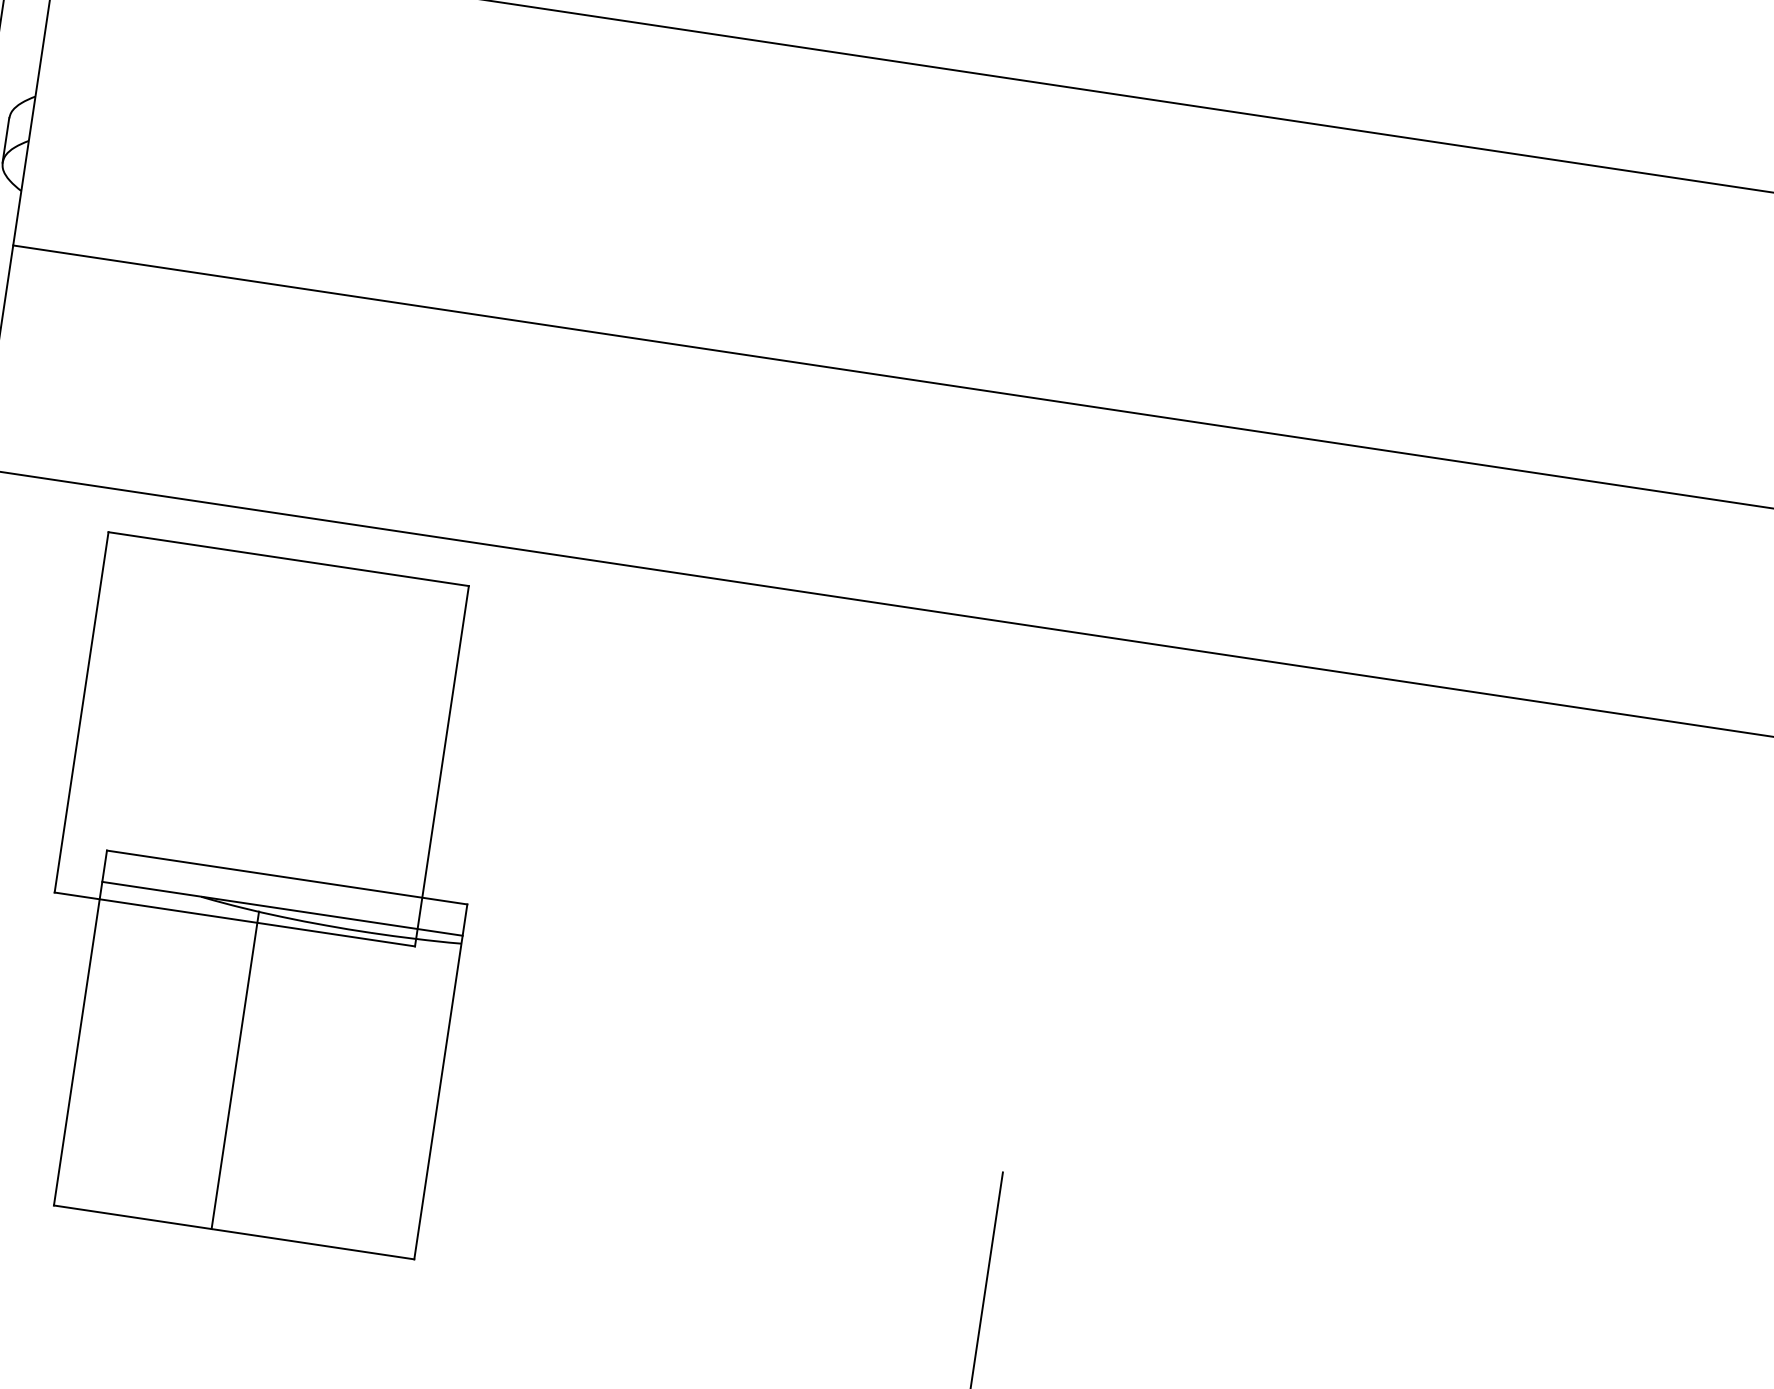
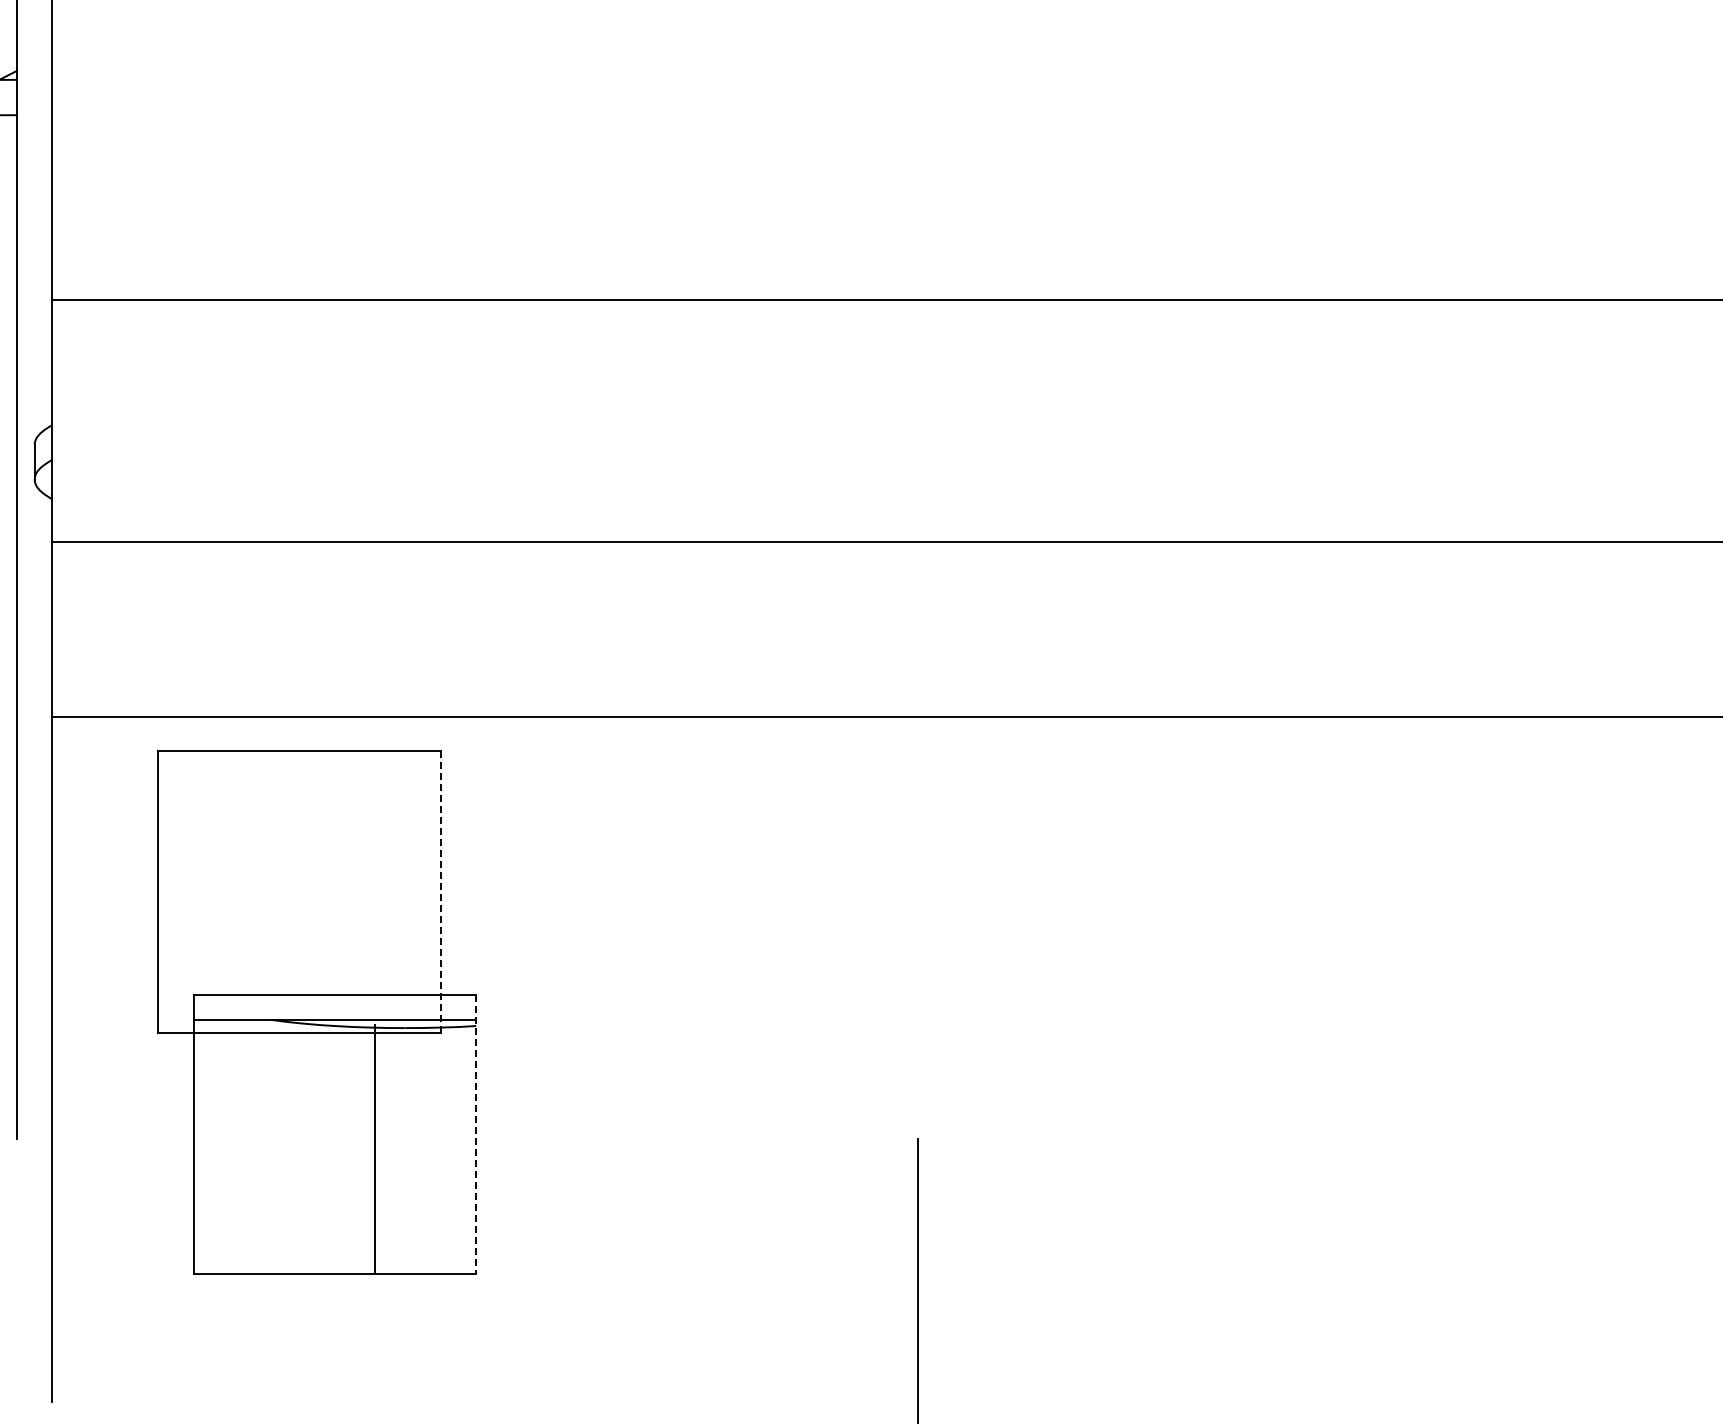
line: (441, 766) -> (440, 892), solid -> dashed
line: (235, 1069) -> (375, 1148), moved
line: (441, 1082) -> (476, 1134), solid -> dashed

